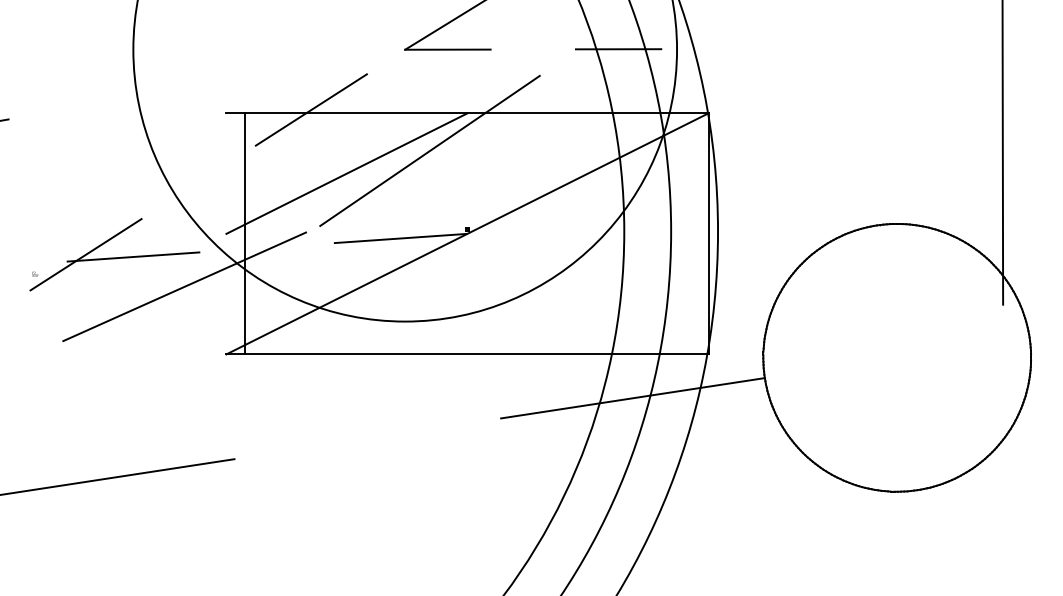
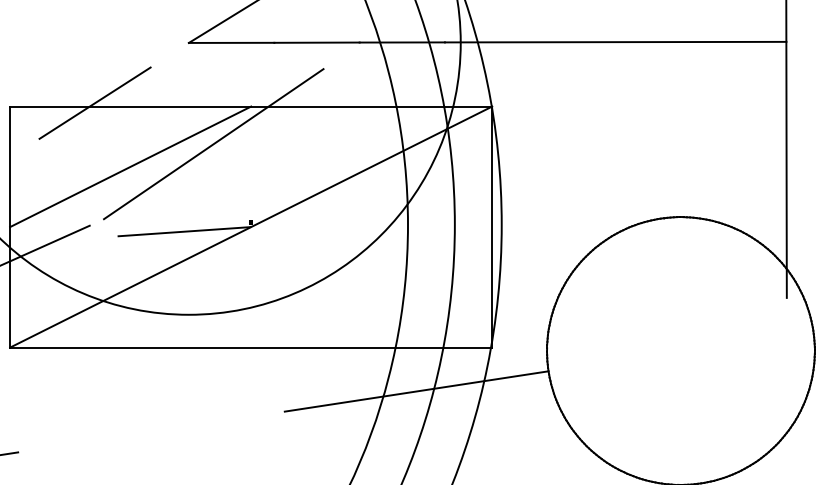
line: (831, 48) -> (615, 41), added
line: (532, 49) -> (316, 42), added
line: (245, 233) -> (10, 226), moved

